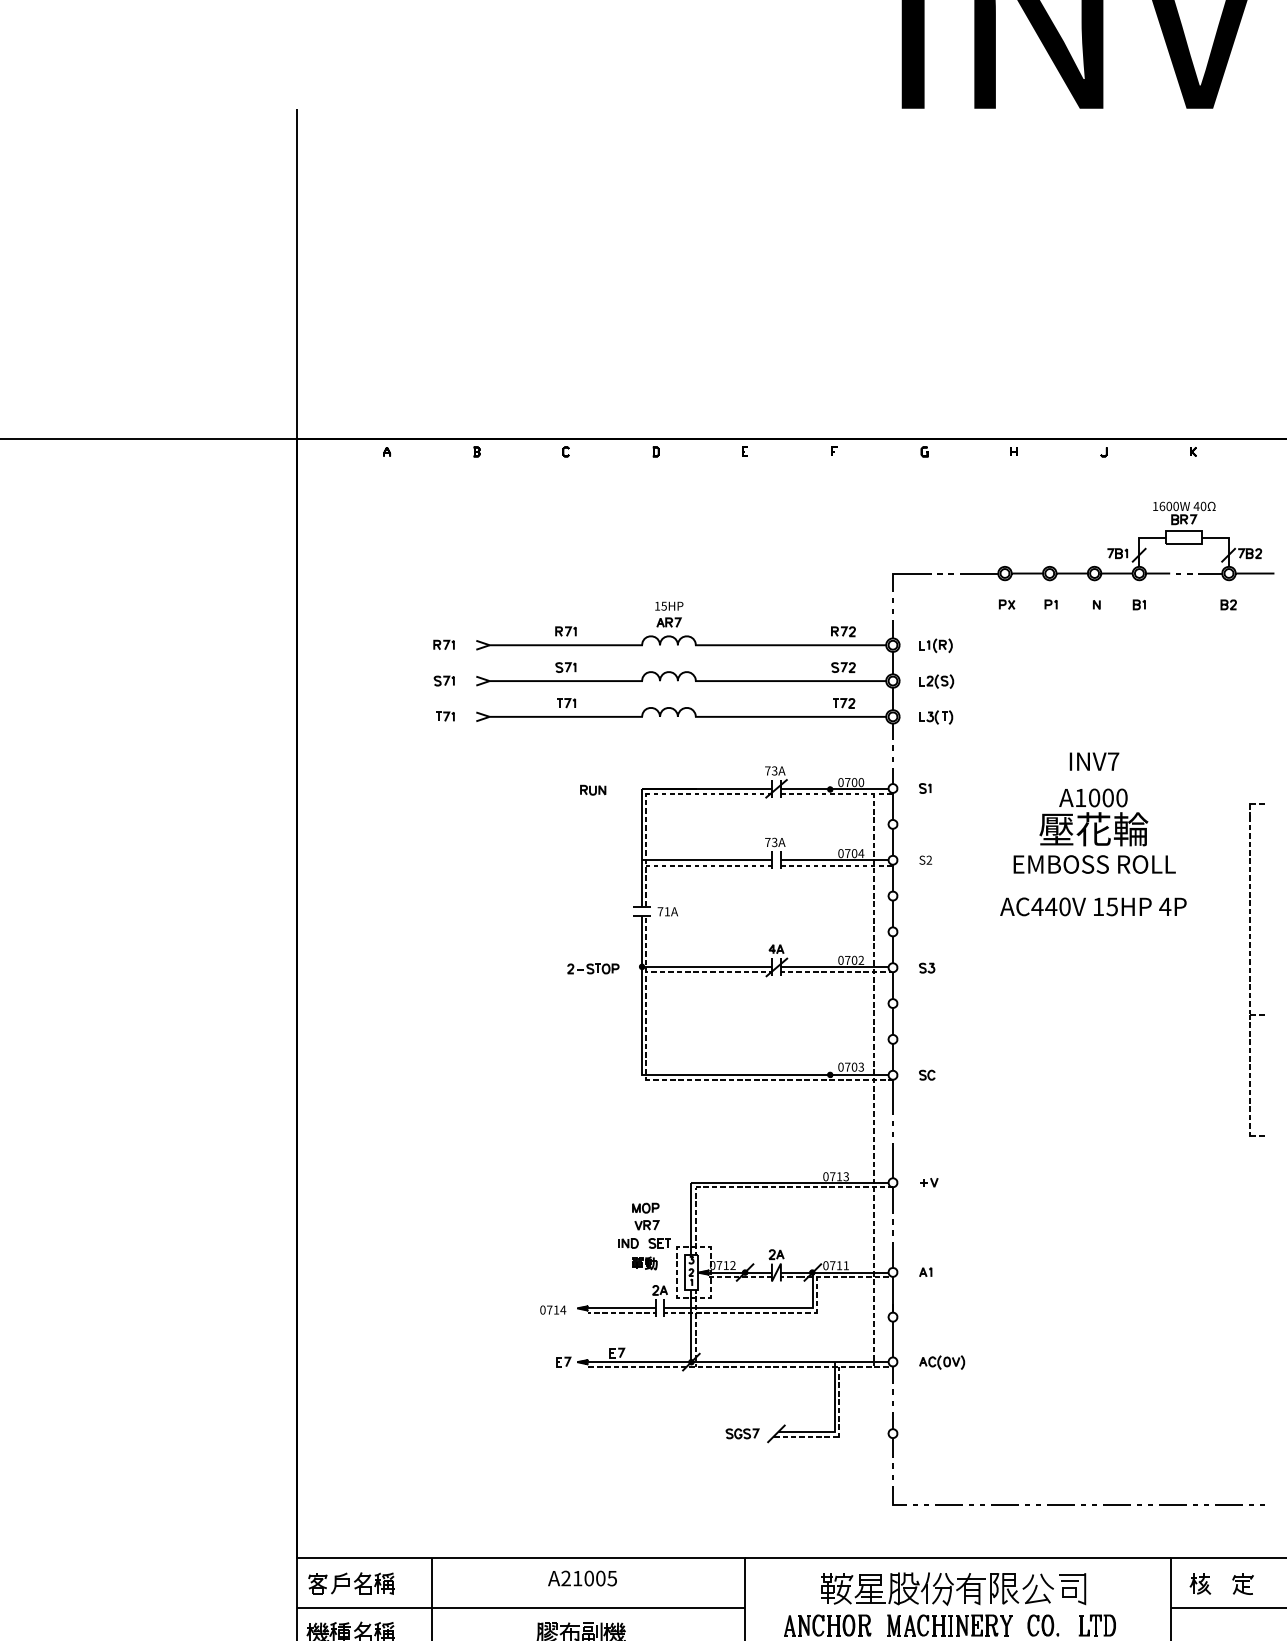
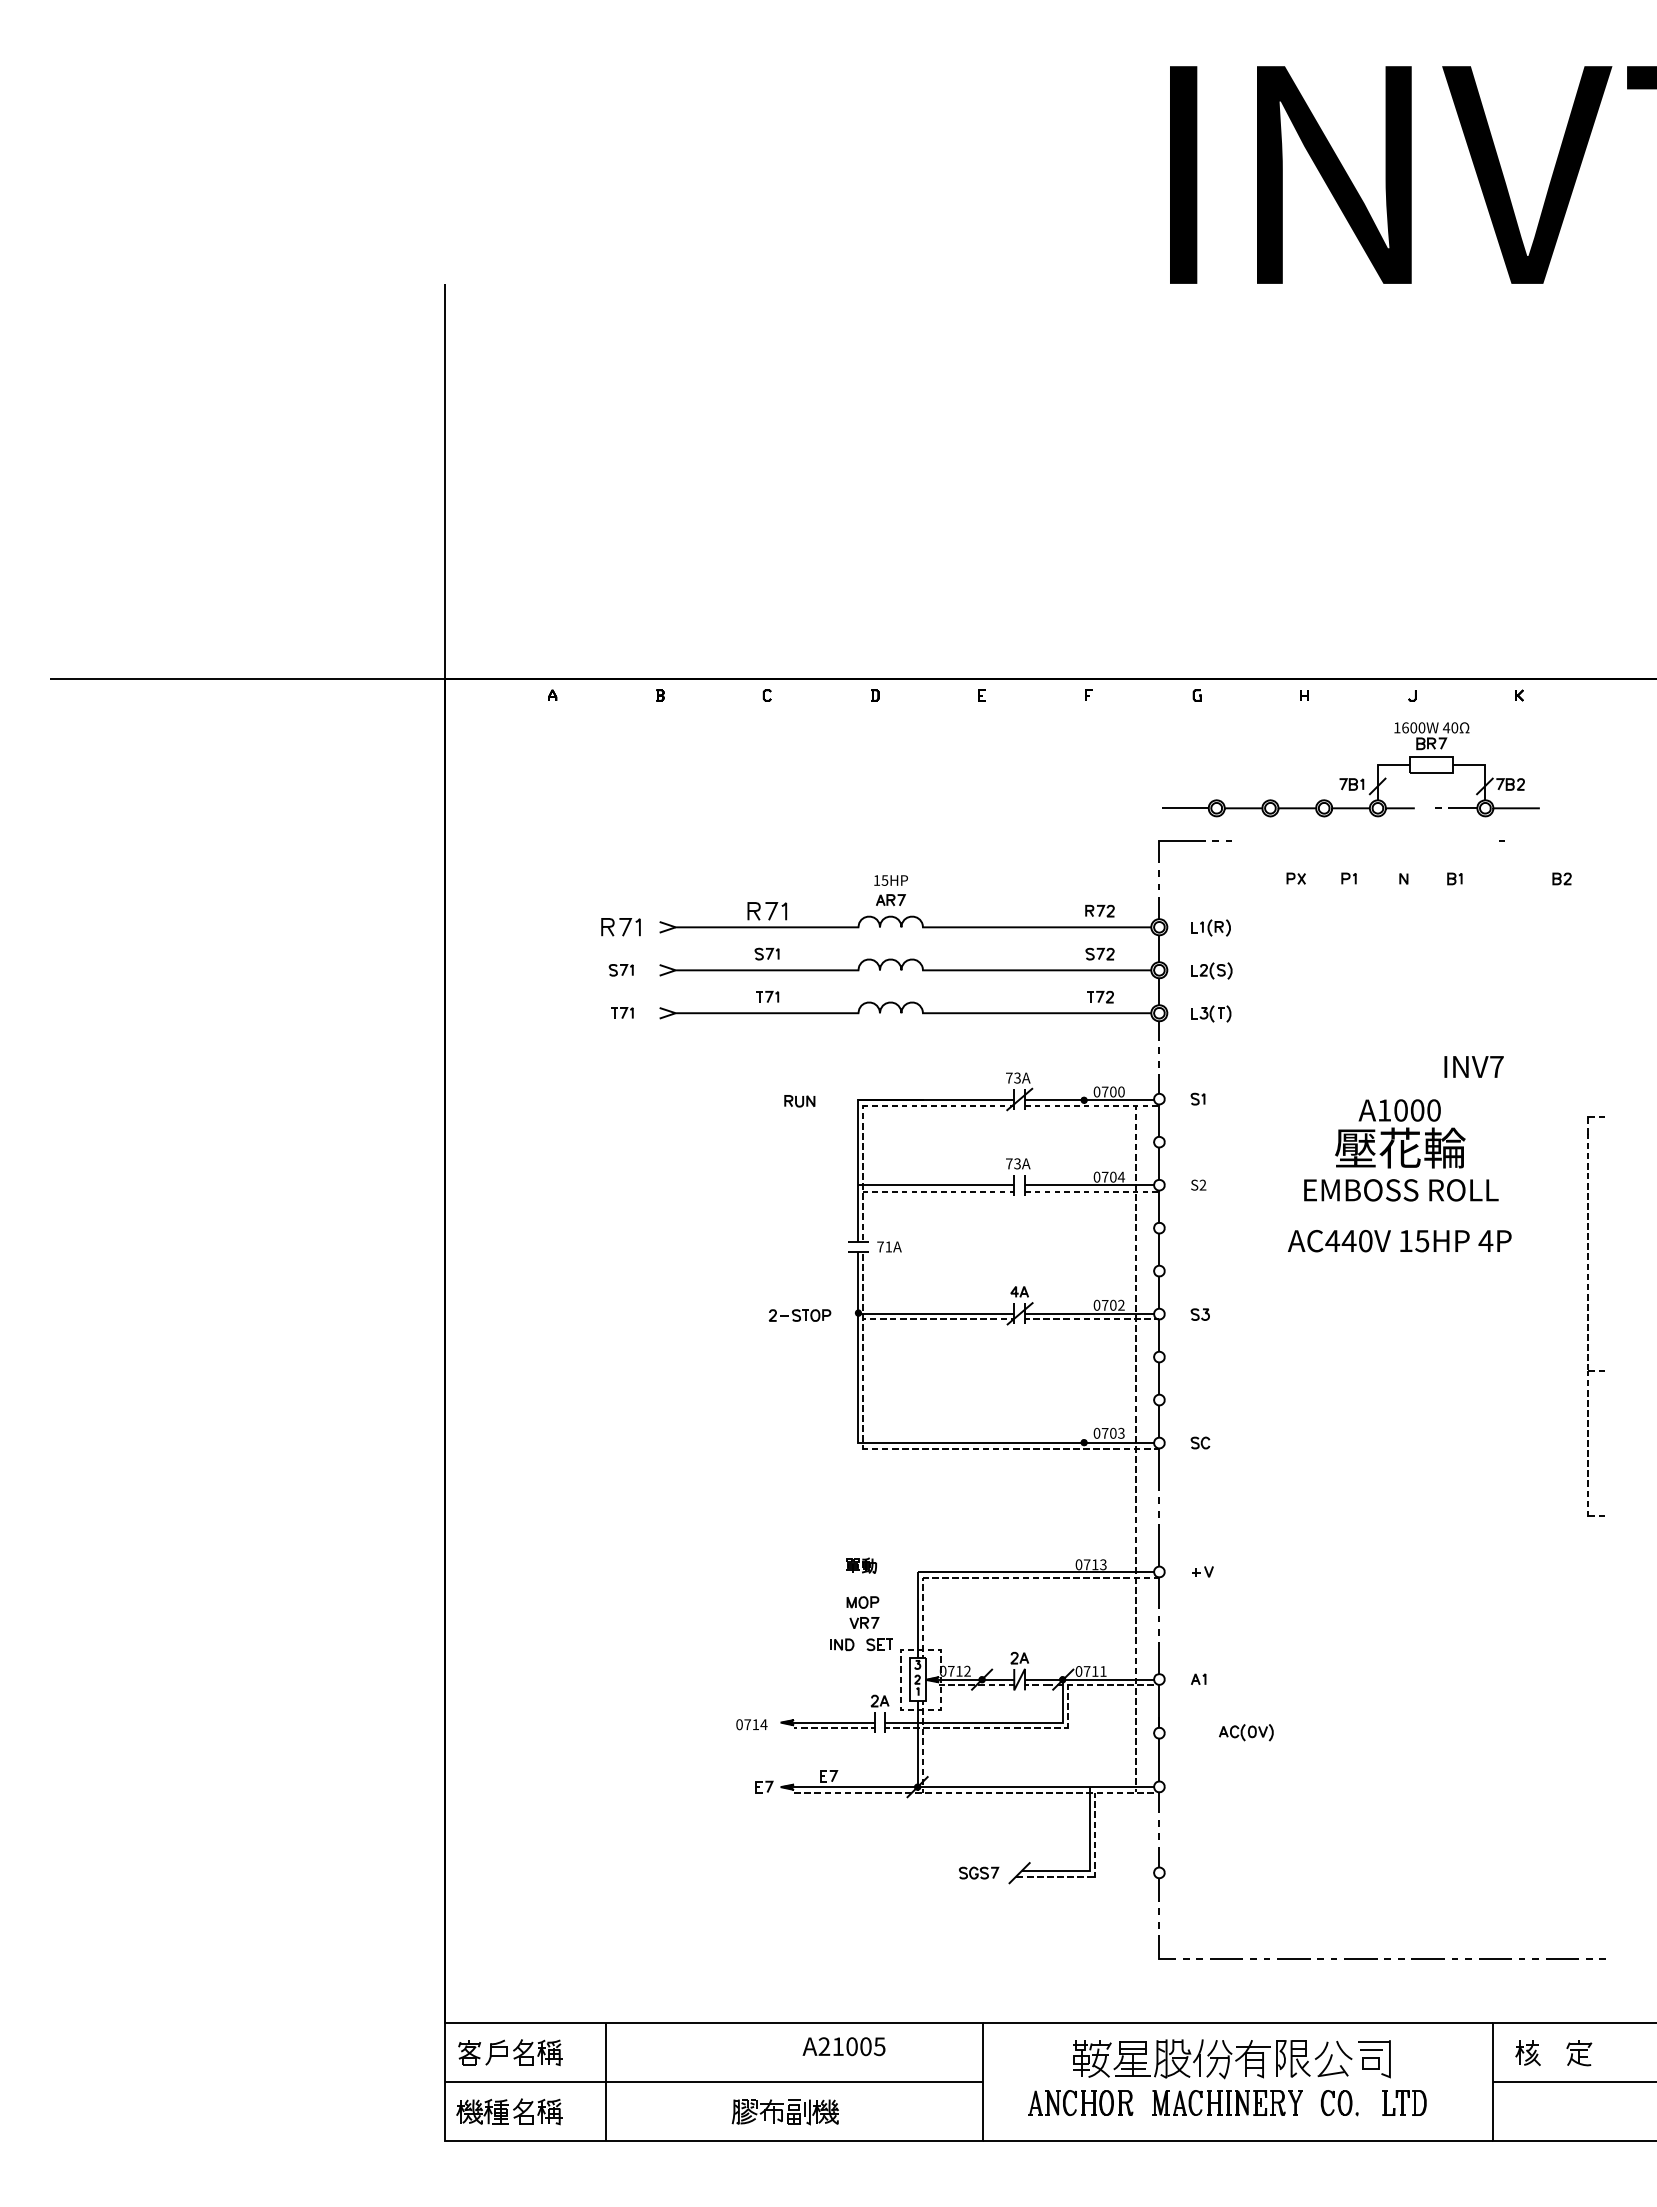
part: (1116, 548) -> (1350, 778), moved
part: (565, 631) -> (766, 910), size x1.6
part: (443, 644) -> (620, 926), size x1.6
text: (1094, 761) -> (1473, 1066), moved
part: (644, 1263) -> (861, 1565), moved
part: (942, 1362) -> (1246, 1732), moved
text: (582, 1578) -> (843, 2046), moved

